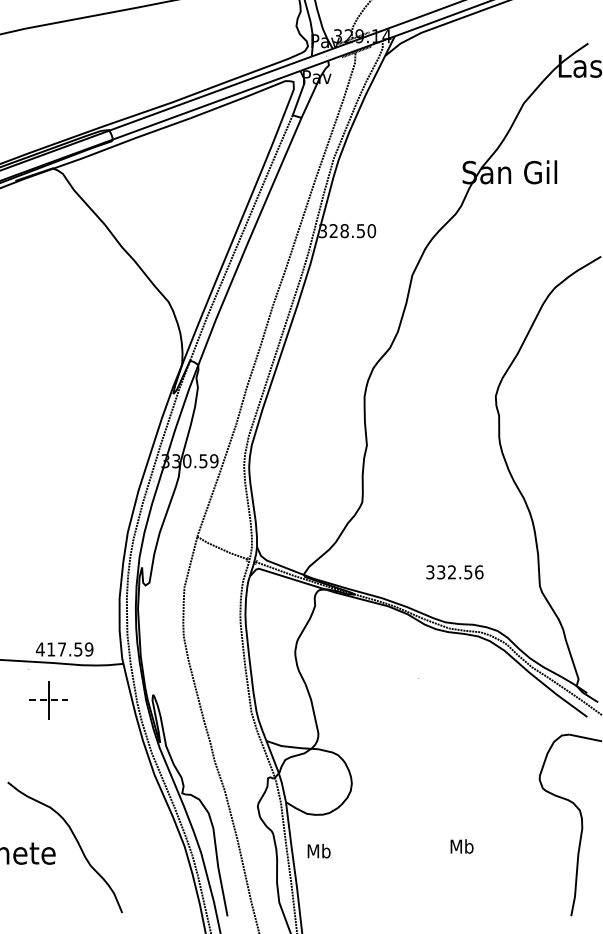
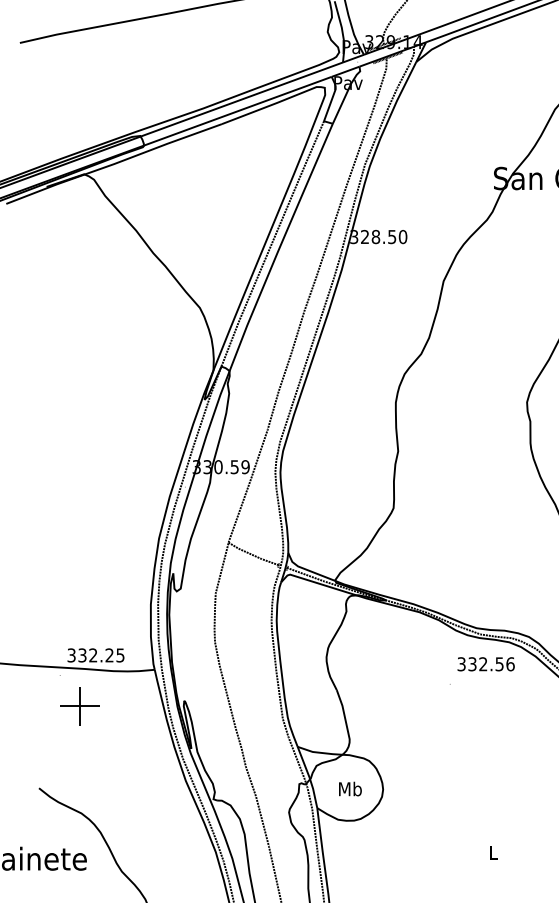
text: (454, 572) -> (485, 664), moved
text: (64, 649) -> (95, 655), 417.59 -> 332.25
line: (48, 700) -> (79, 706), dashed -> solid
text: (461, 846) -> (492, 852), Mb -> L
text: (318, 850) -> (349, 788), moved

